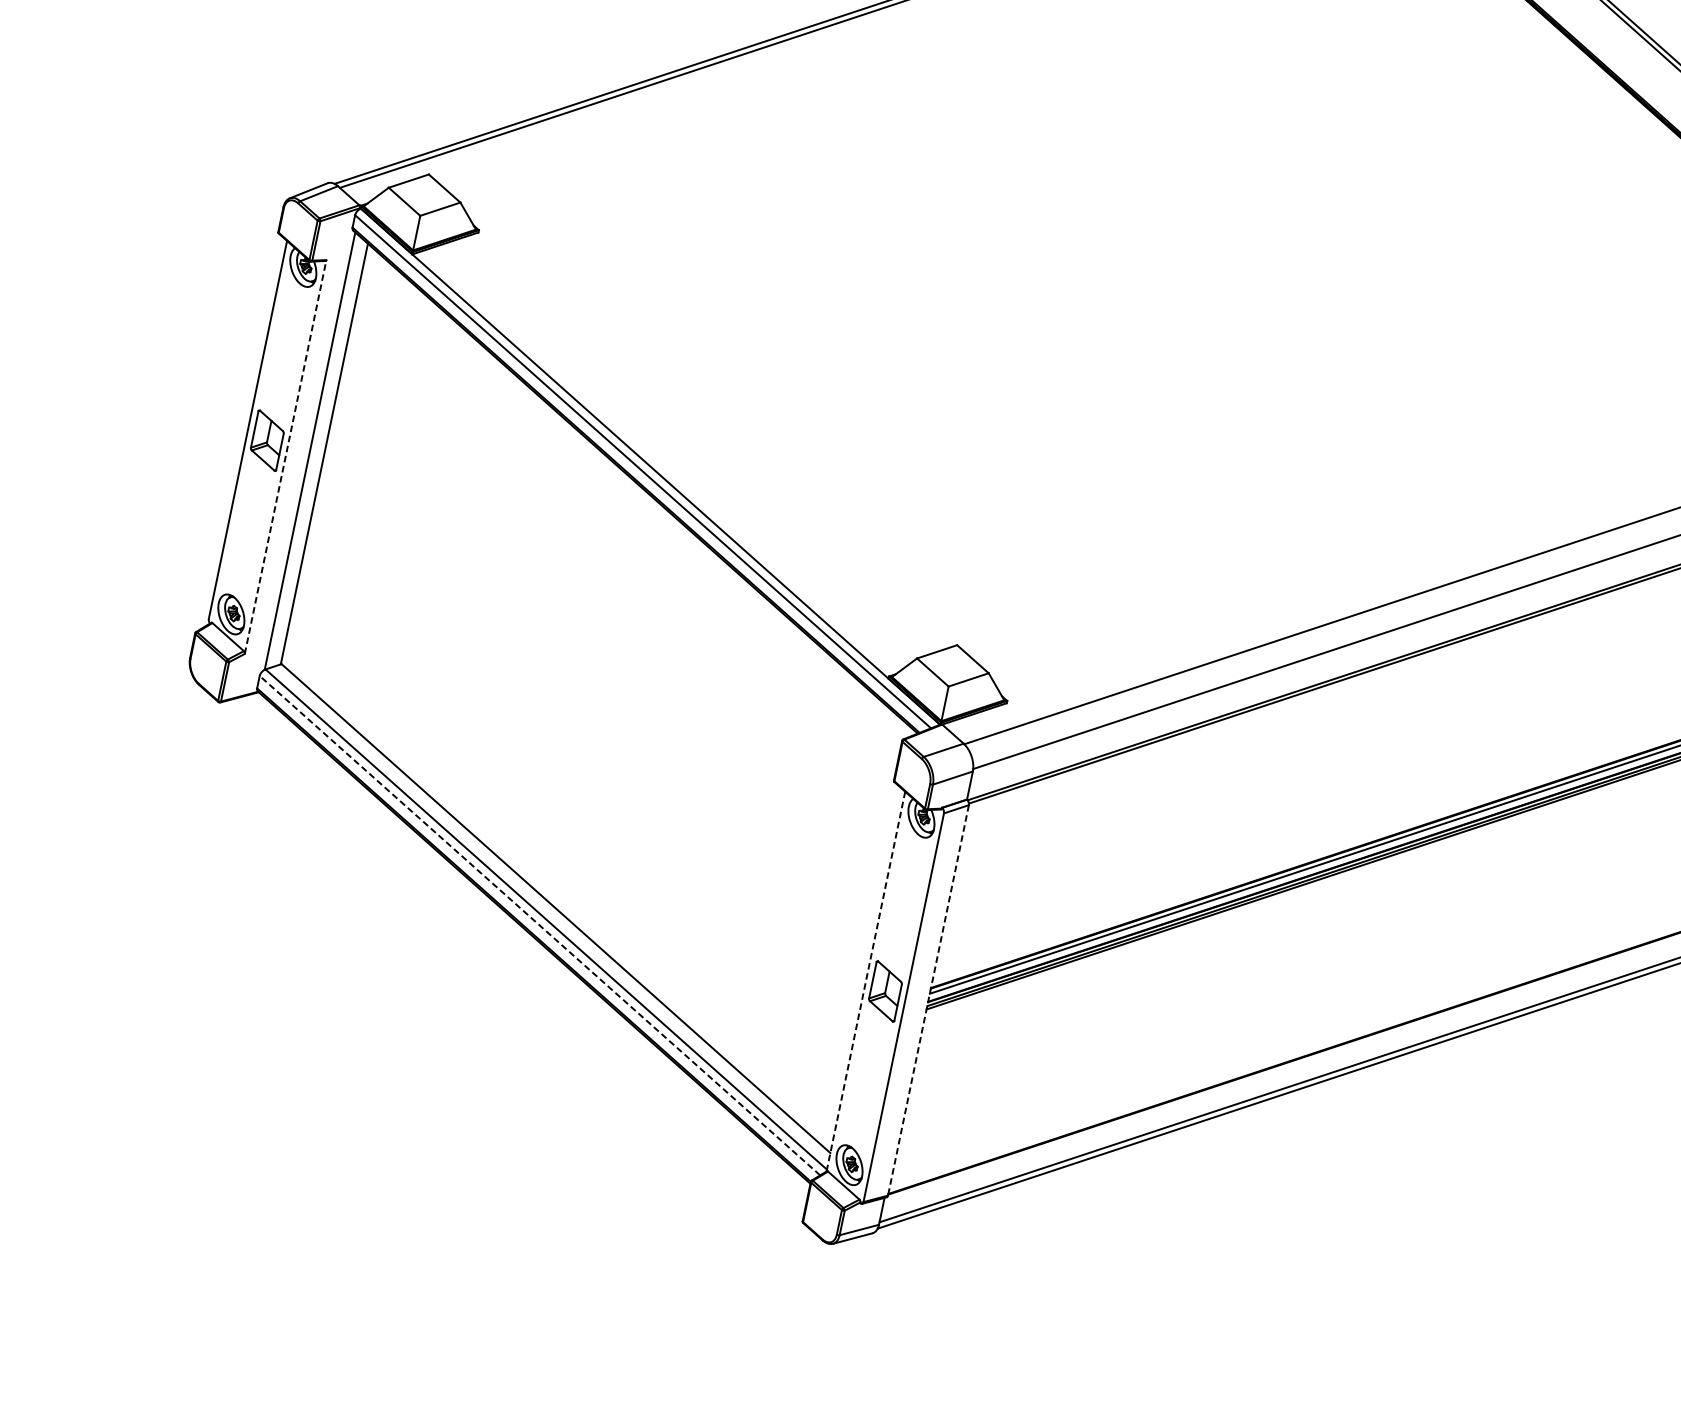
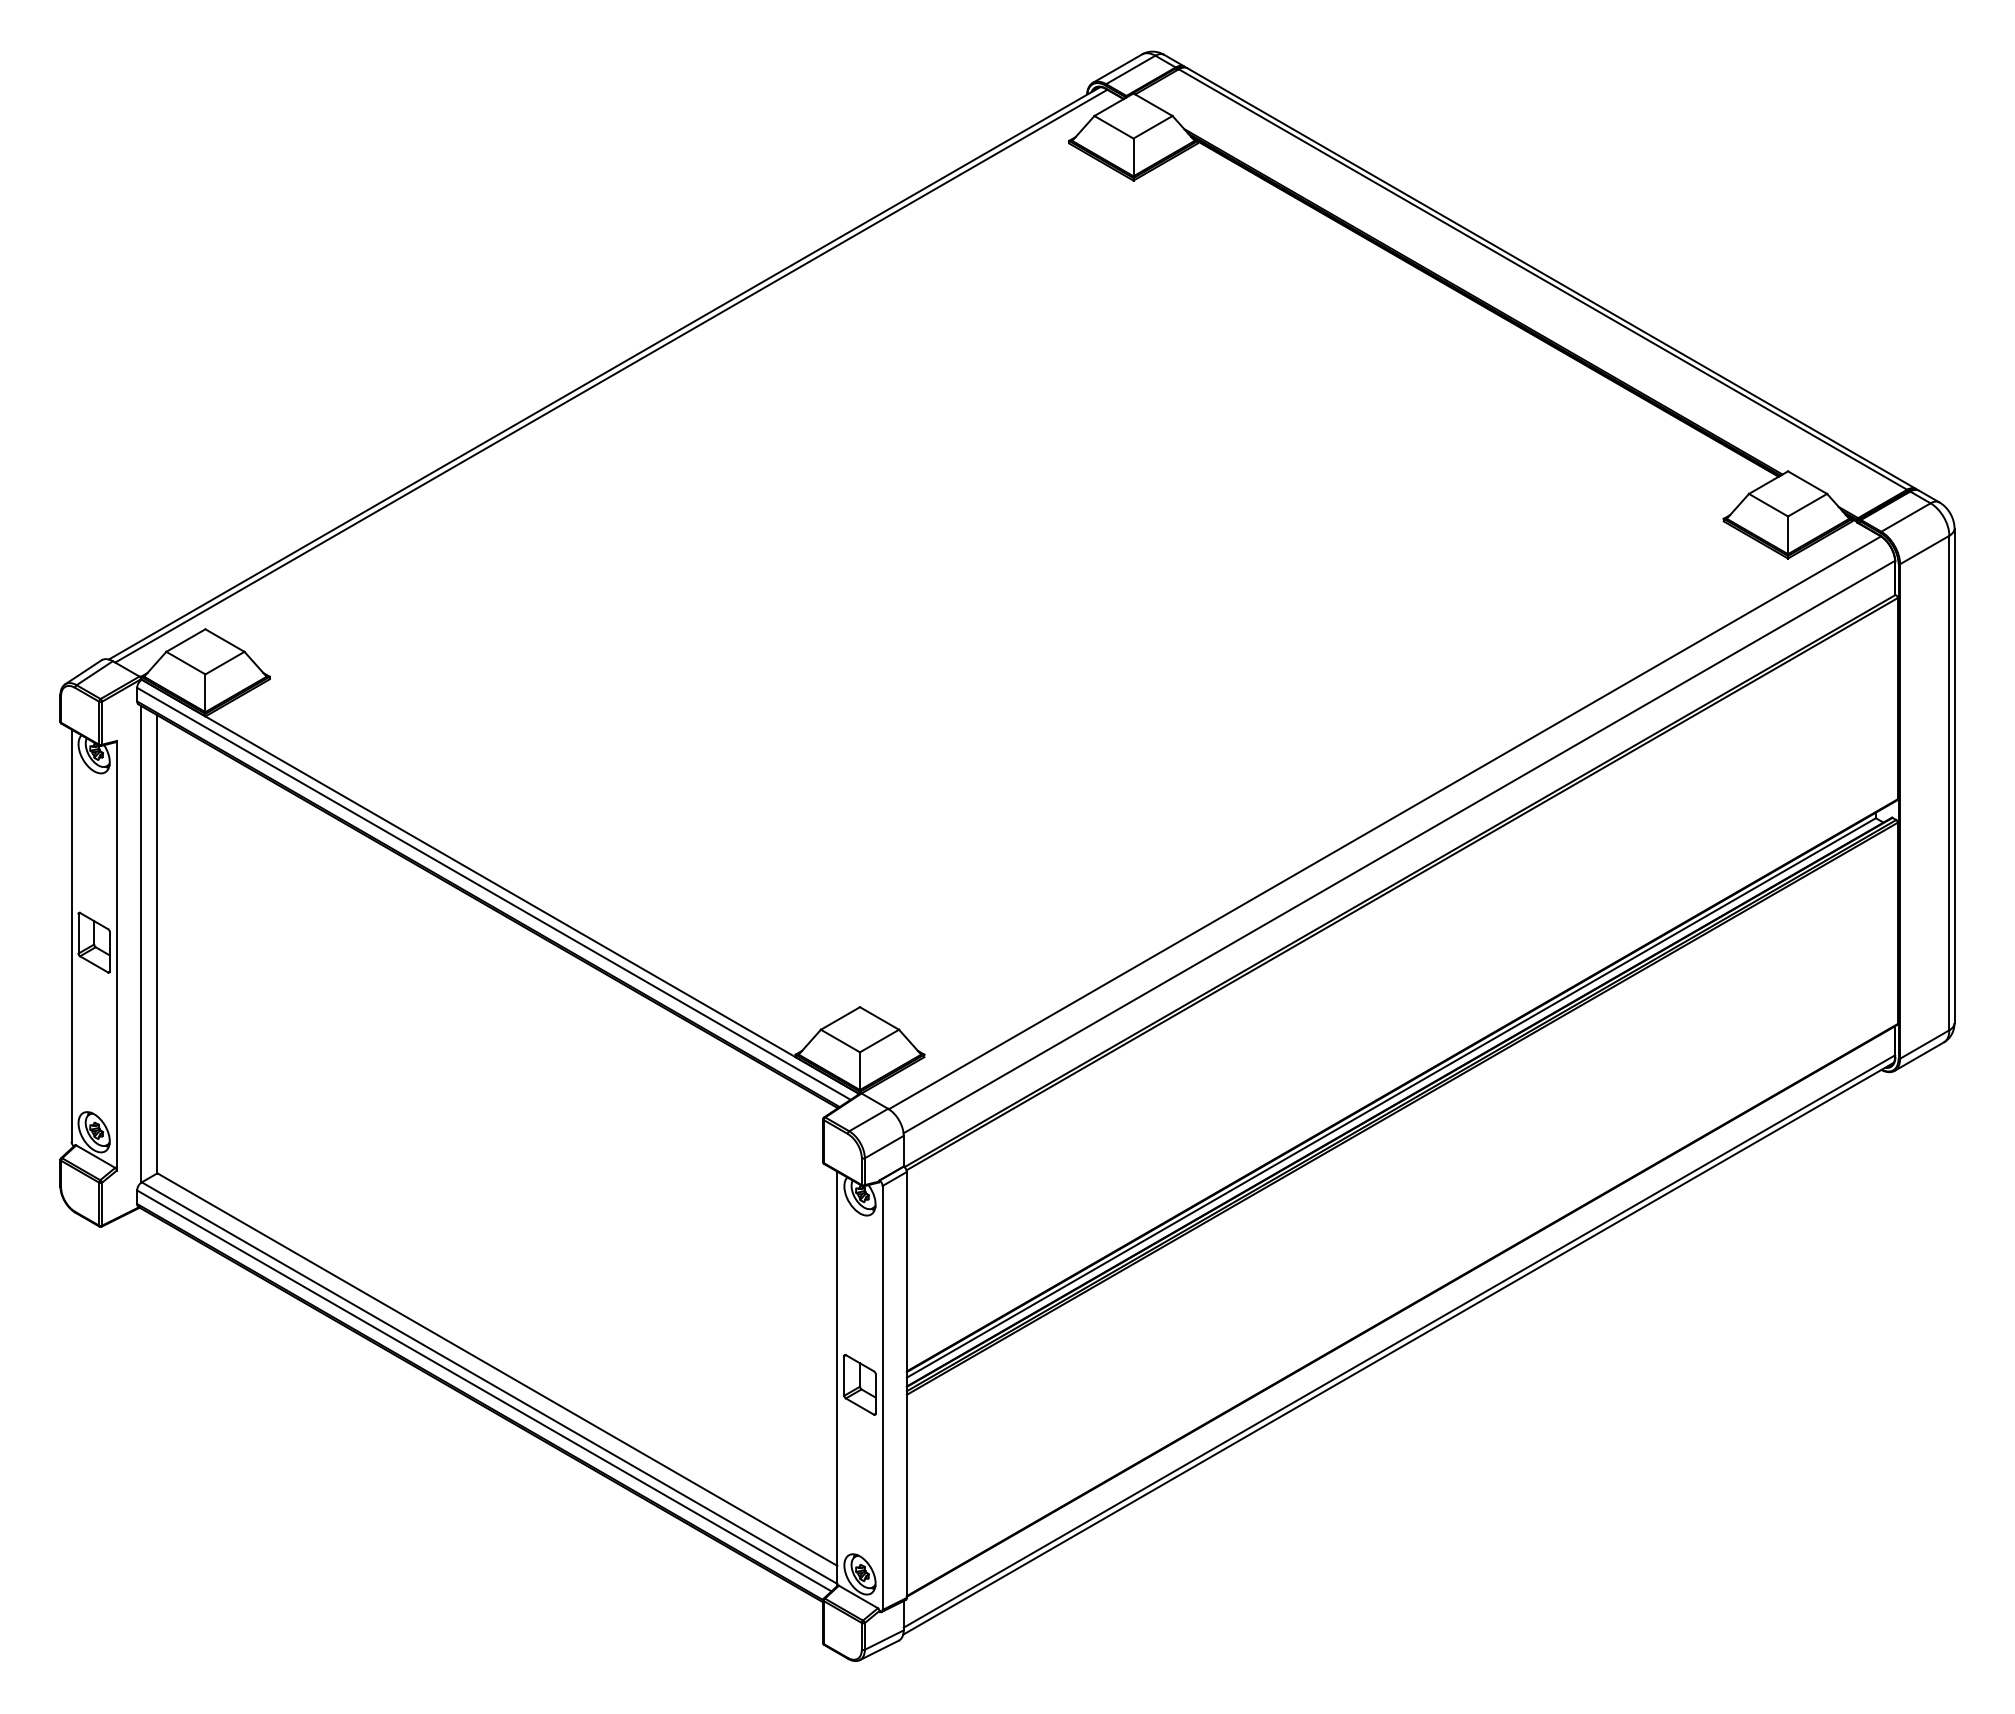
line: (285, 456) -> (116, 955), dashed -> solid
line: (540, 925) -> (484, 1390), dashed -> solid
line: (865, 982) -> (837, 1379), dashed -> solid
line: (928, 999) -> (906, 1384), dashed -> solid

